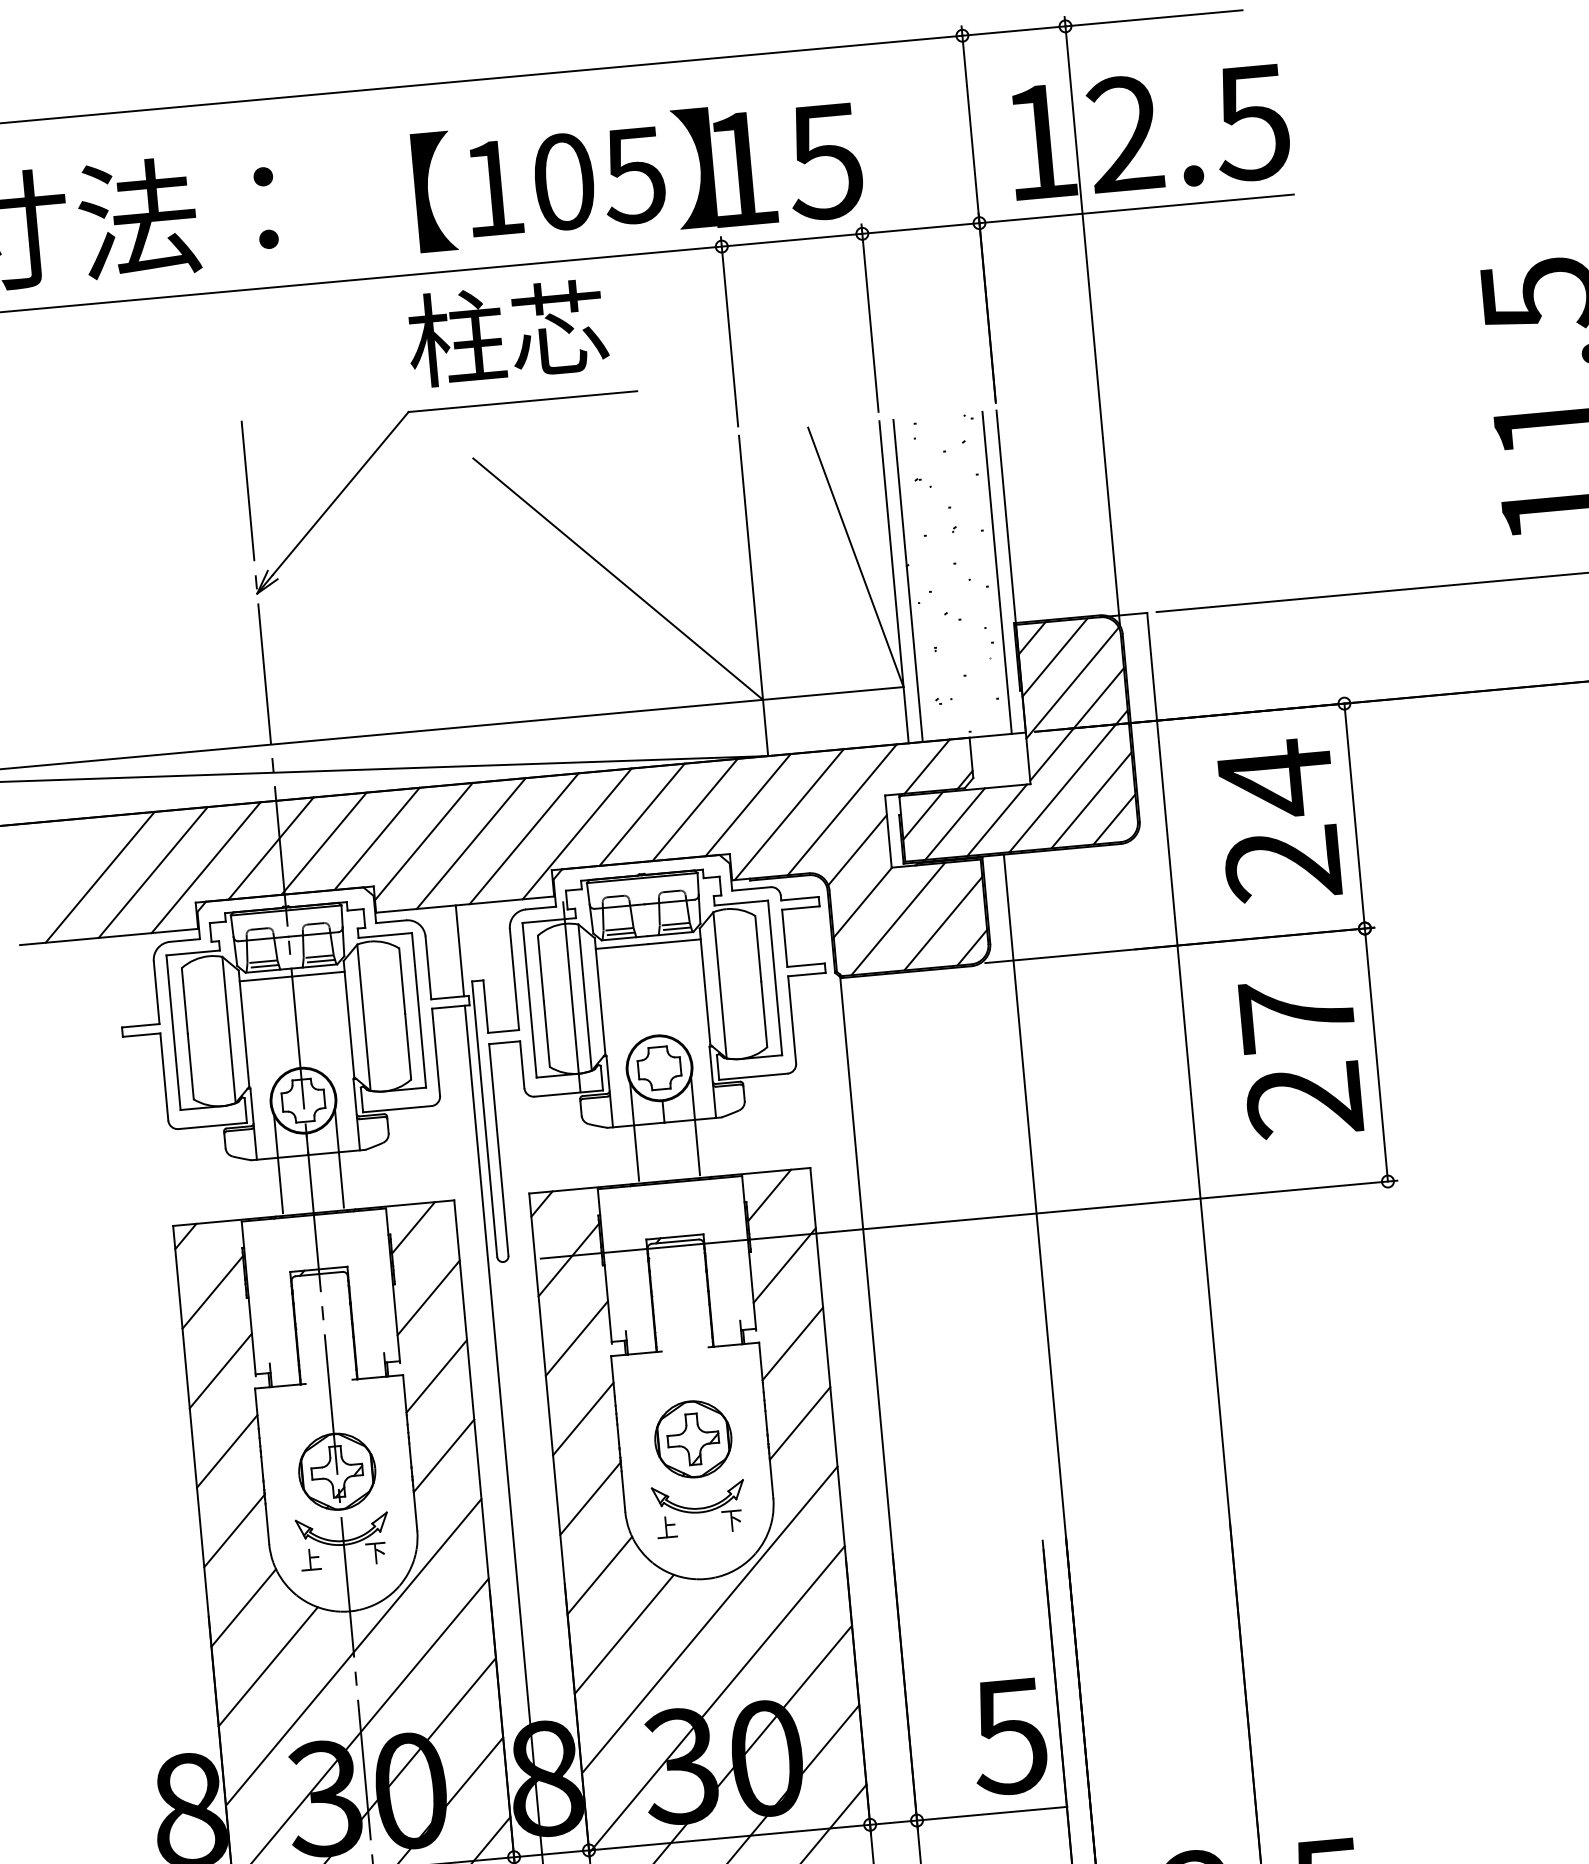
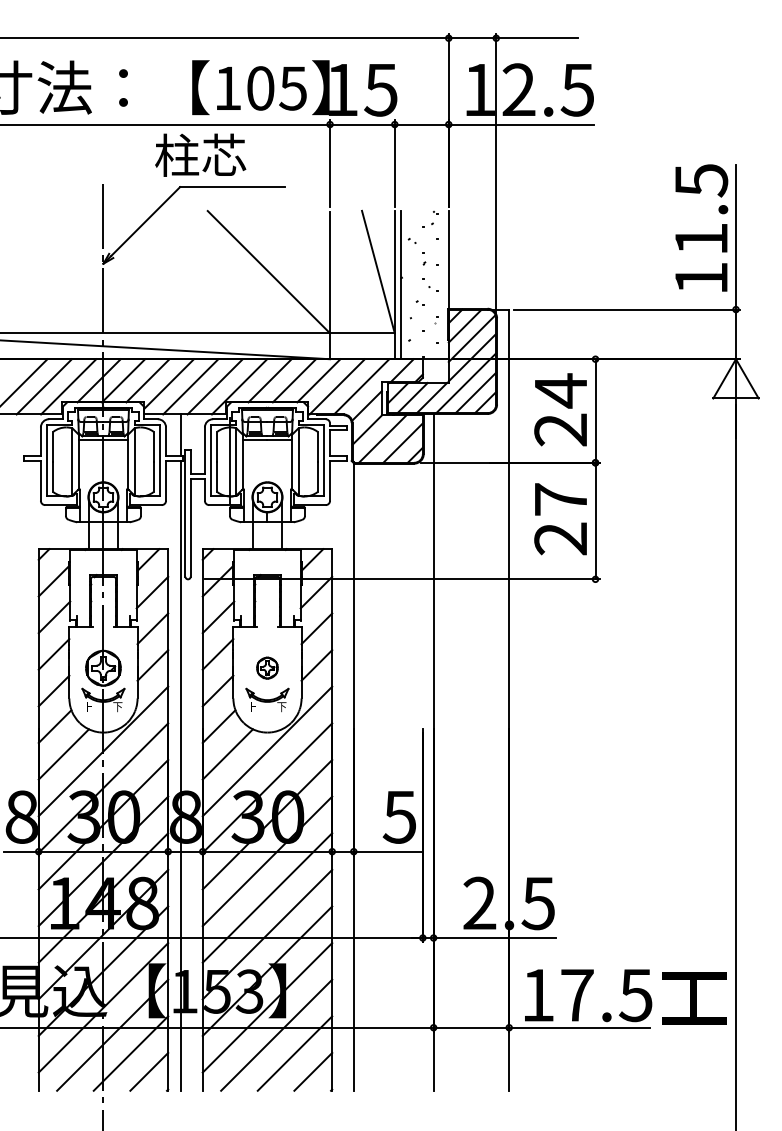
text: (507, 331) -> (200, 154), moved
line: (997, 571) -> (442, 284), removed
part: (693, 1437) -> (267, 667), size x0.6

